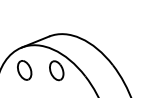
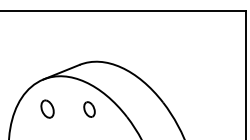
part: (24, 69) -> (47, 108), size x0.7
part: (56, 70) -> (89, 109), size x0.6

